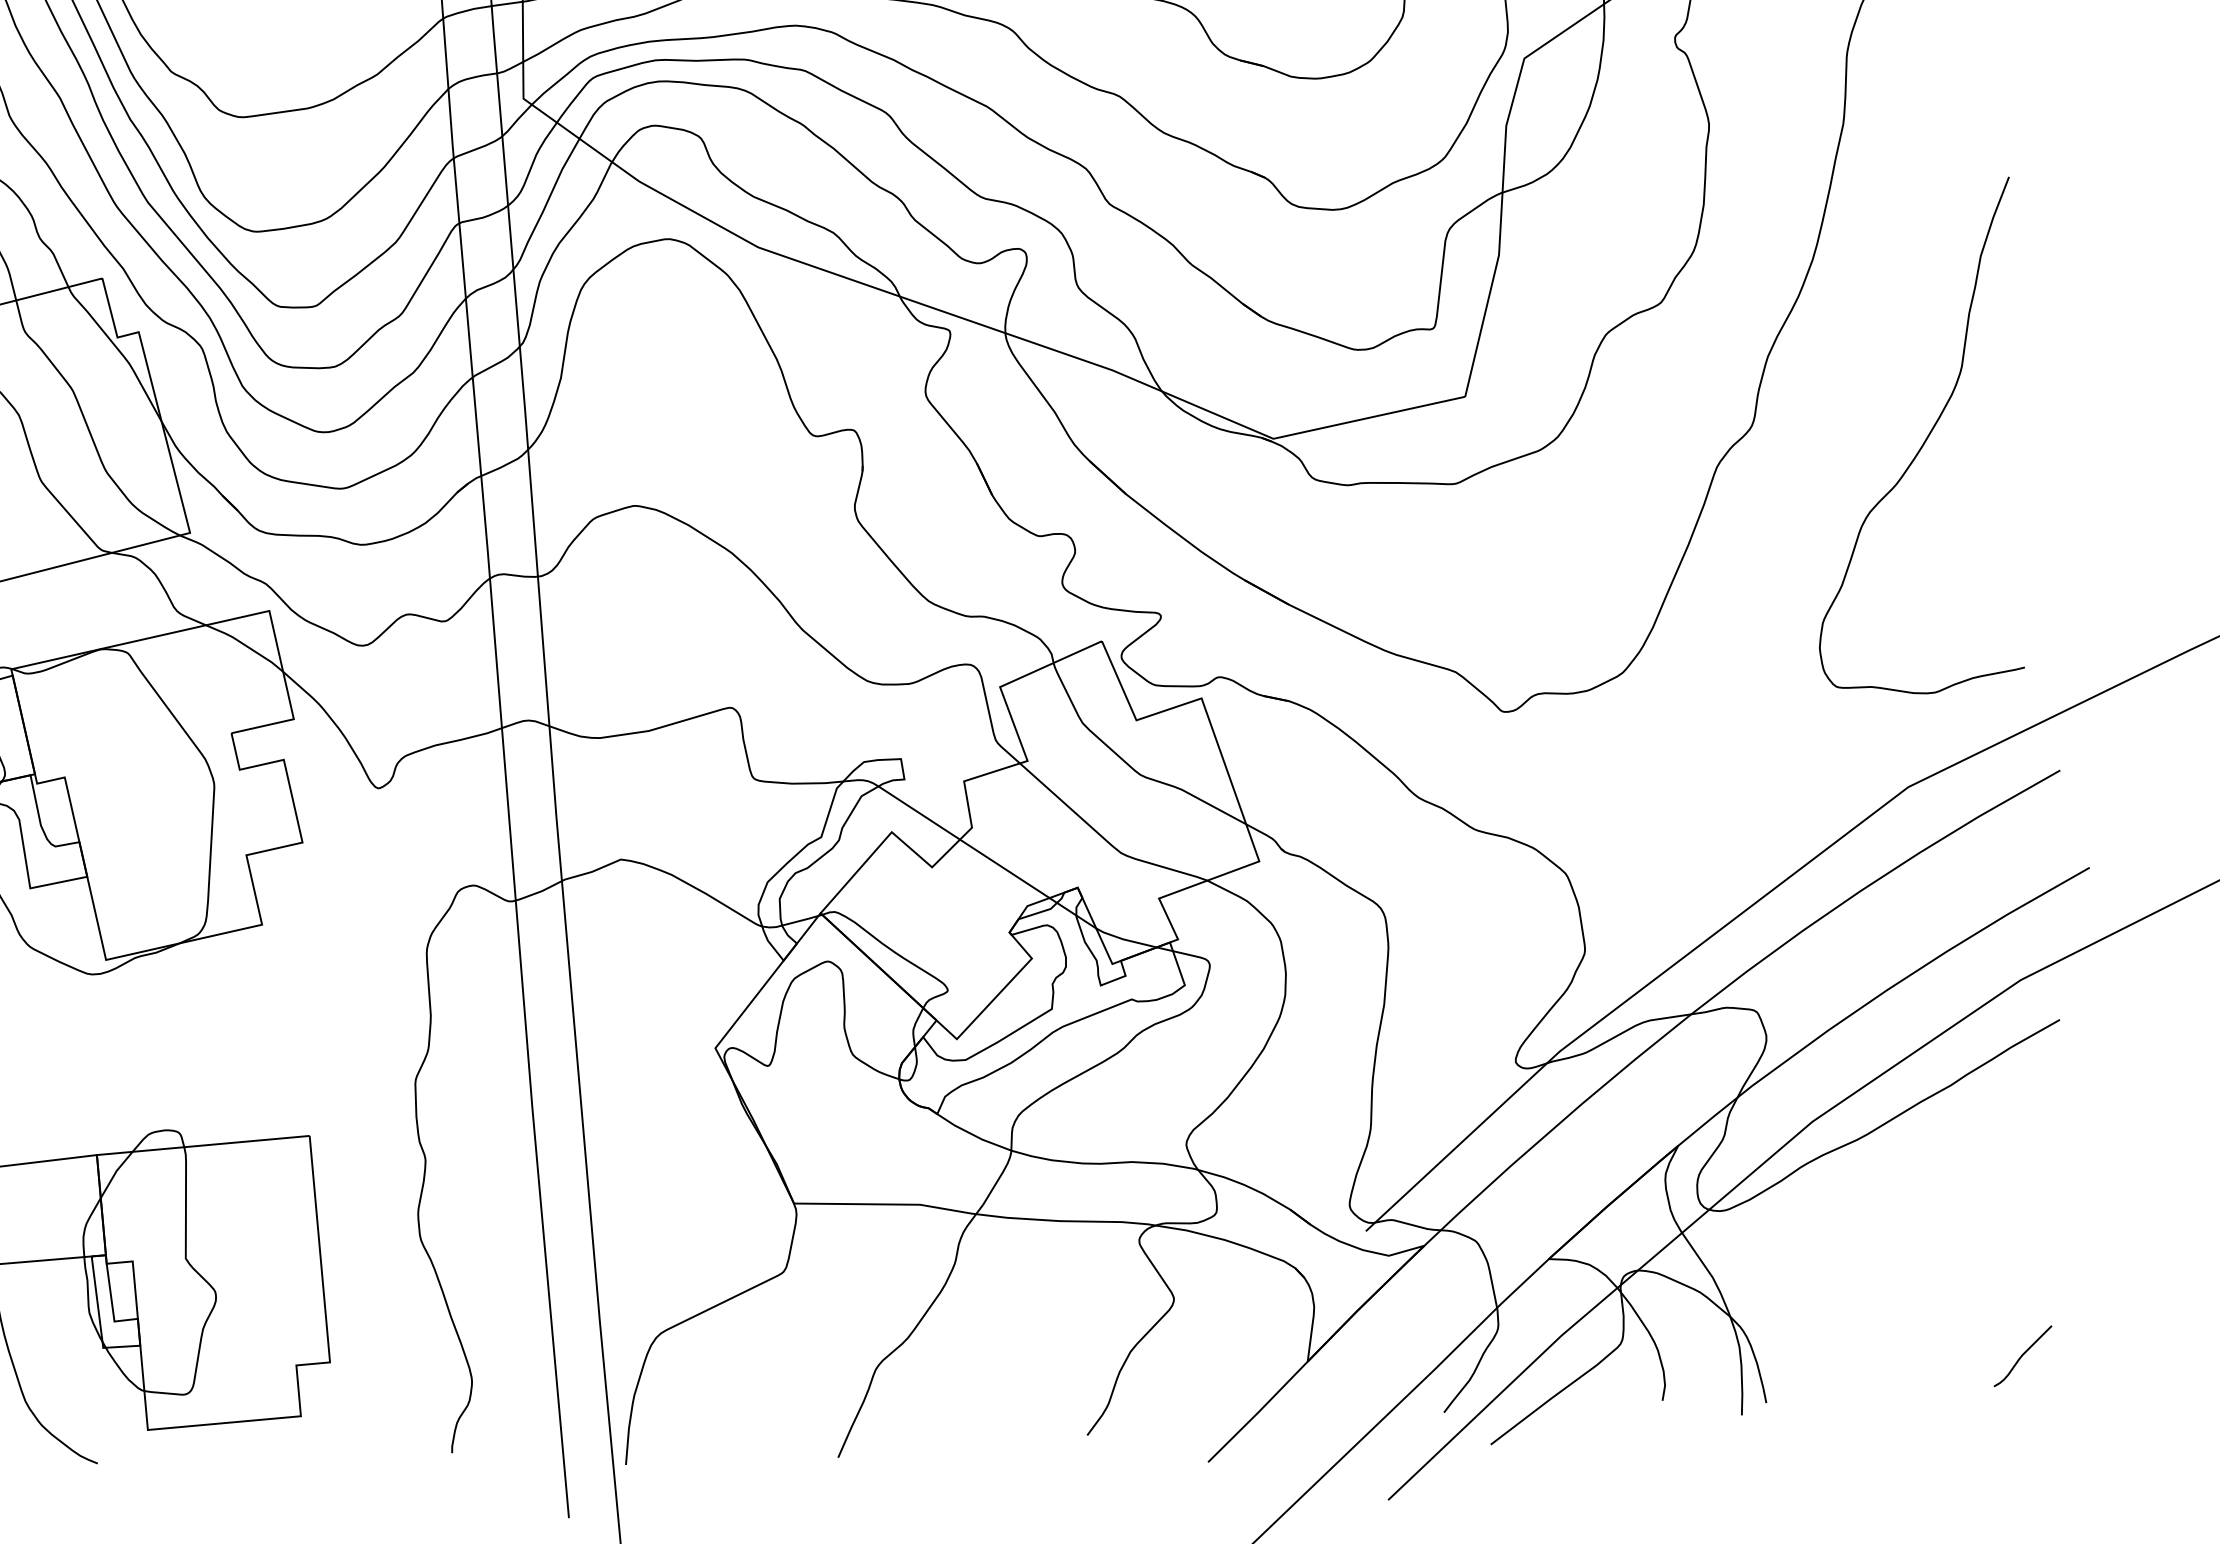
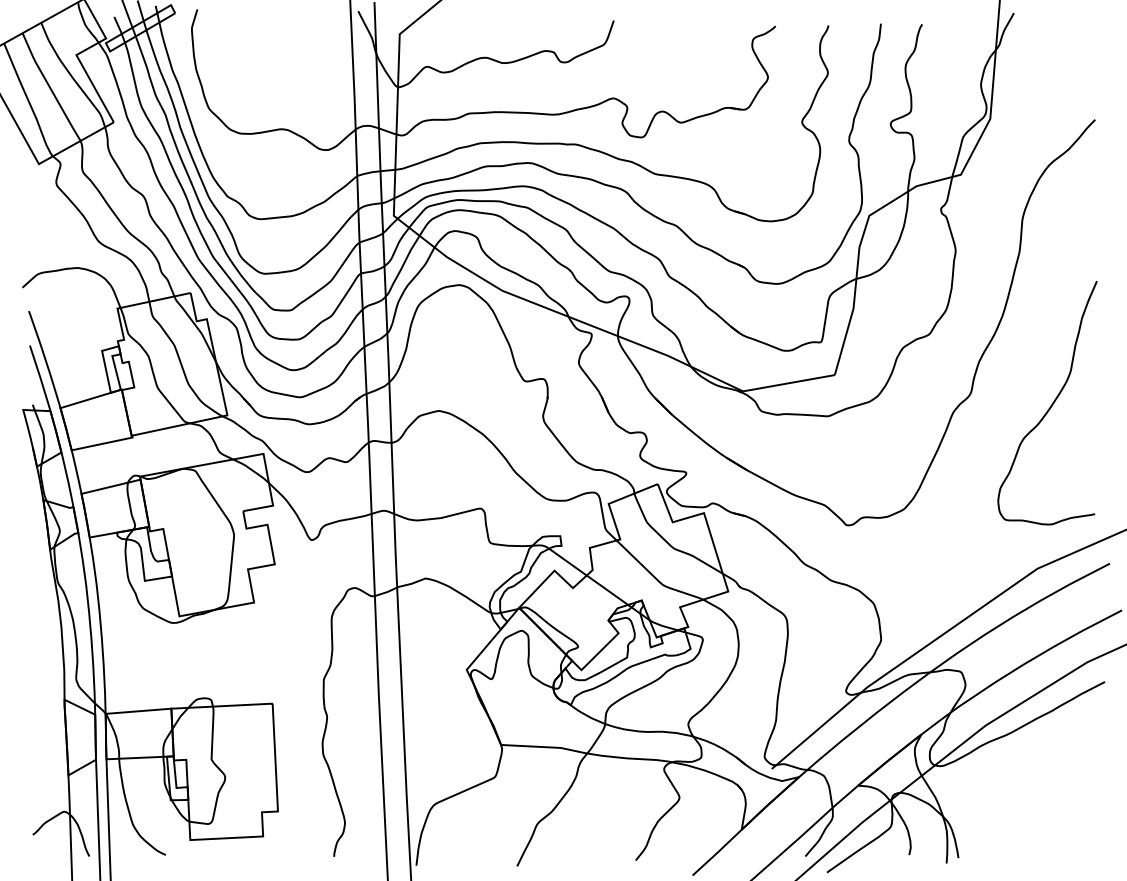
curve: (2021, 1355) -> (1080, 840), removed

